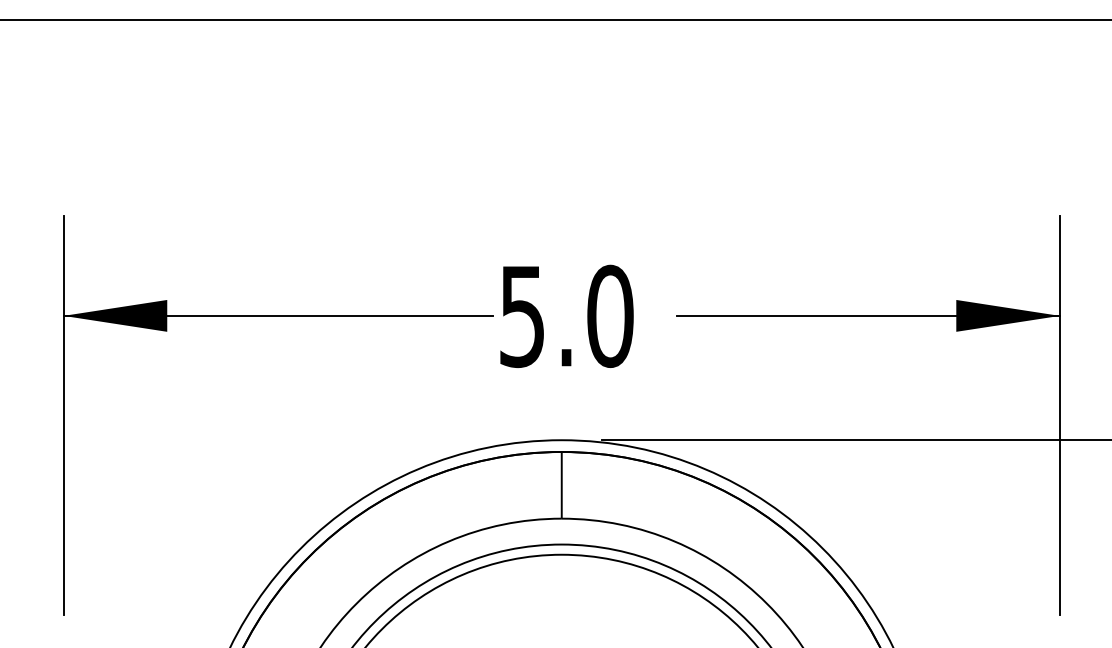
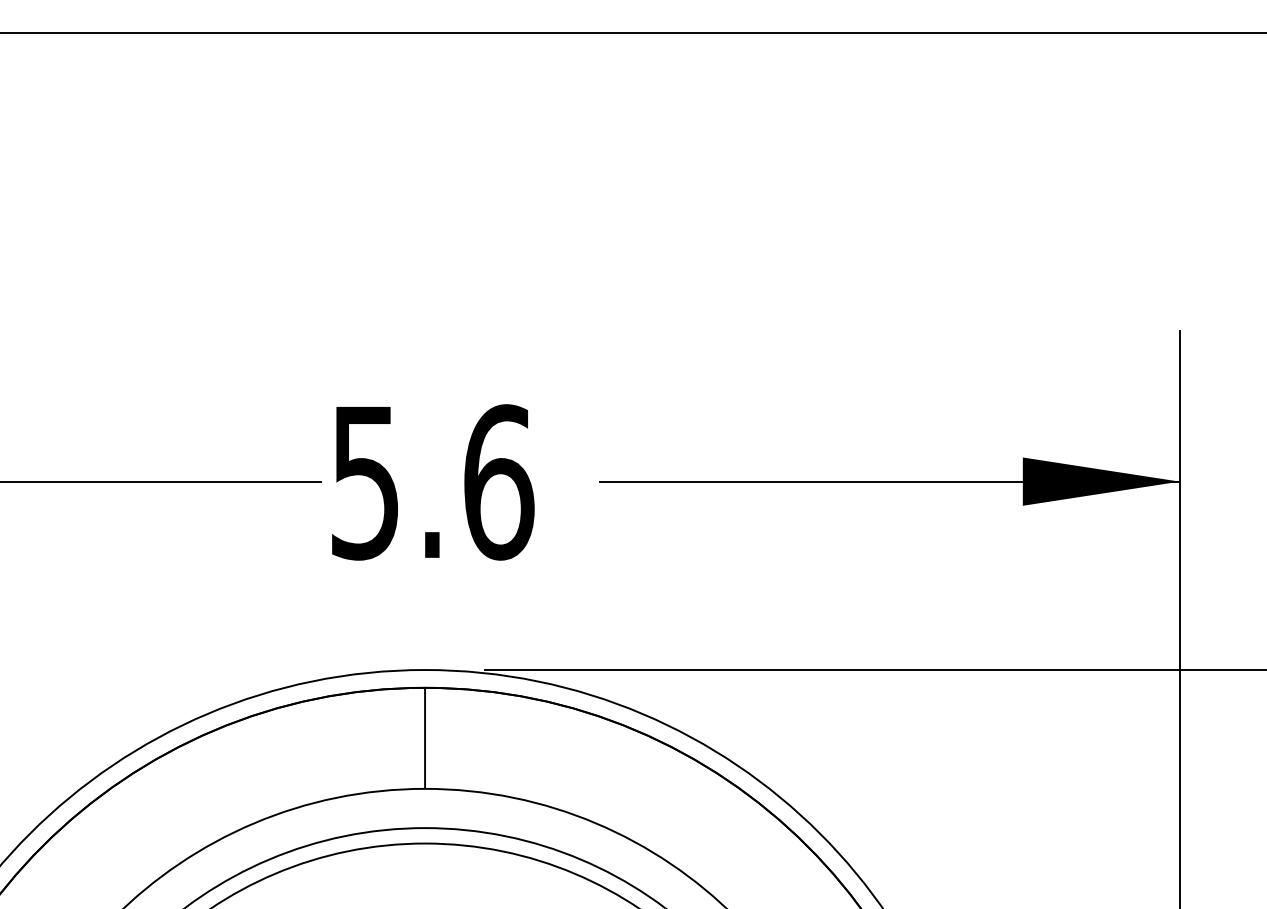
text: (610, 315) -> (498, 481), 5.0 -> 5.6

